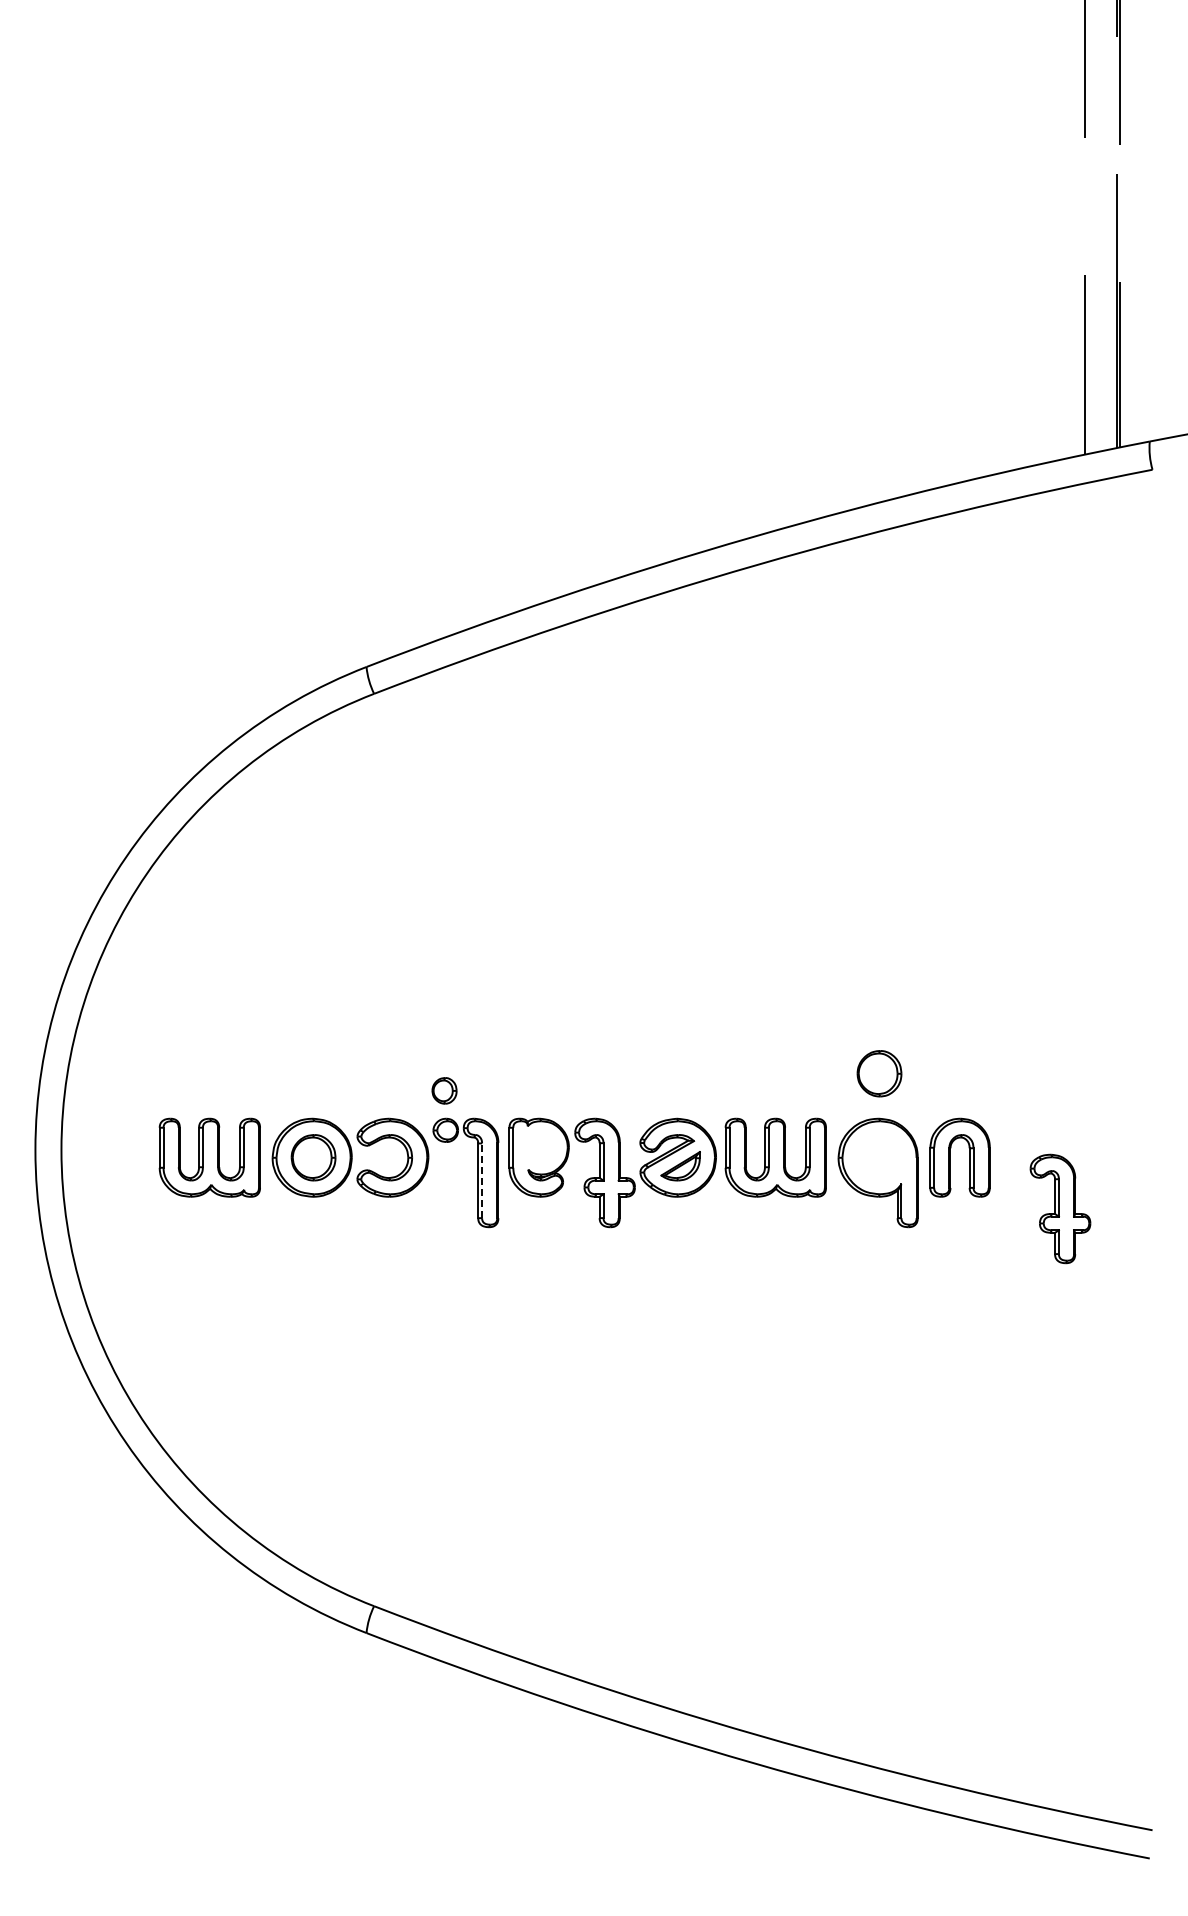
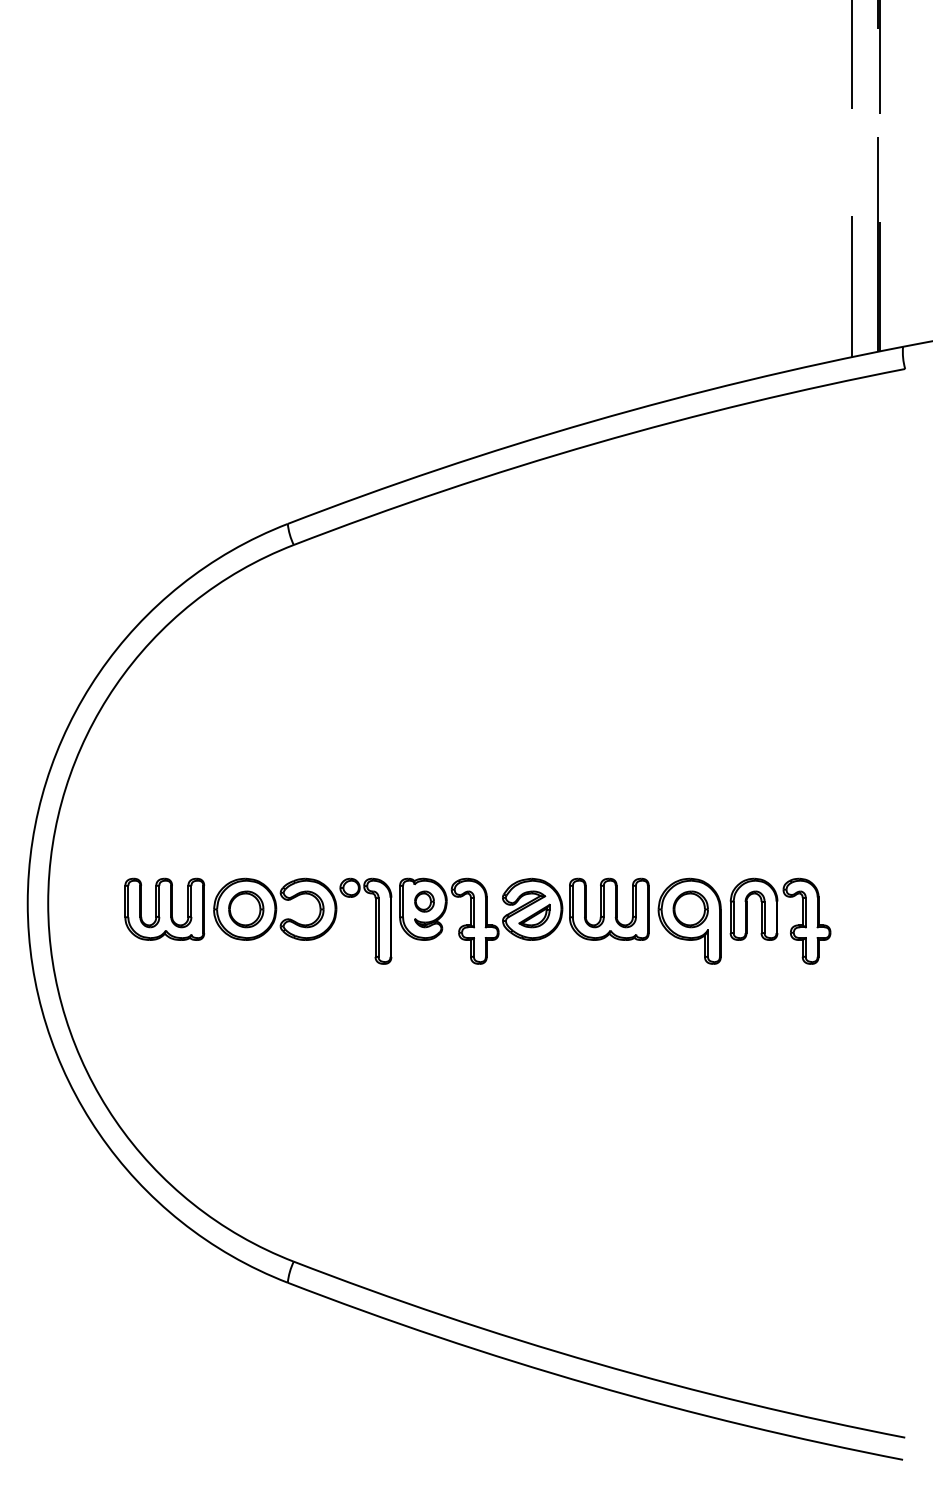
part: (879, 1073) -> (690, 909), moved
part: (444, 1090) -> (424, 901), moved
line: (482, 1180) -> (378, 927), dashed -> solid
part: (1060, 1208) -> (807, 920), moved

